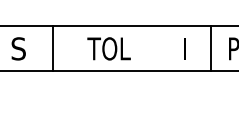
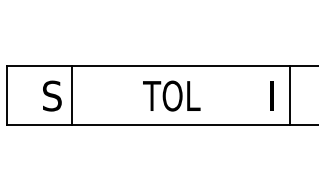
line: (52, 48) -> (71, 95), moved
line: (210, 48) -> (290, 95), moved

